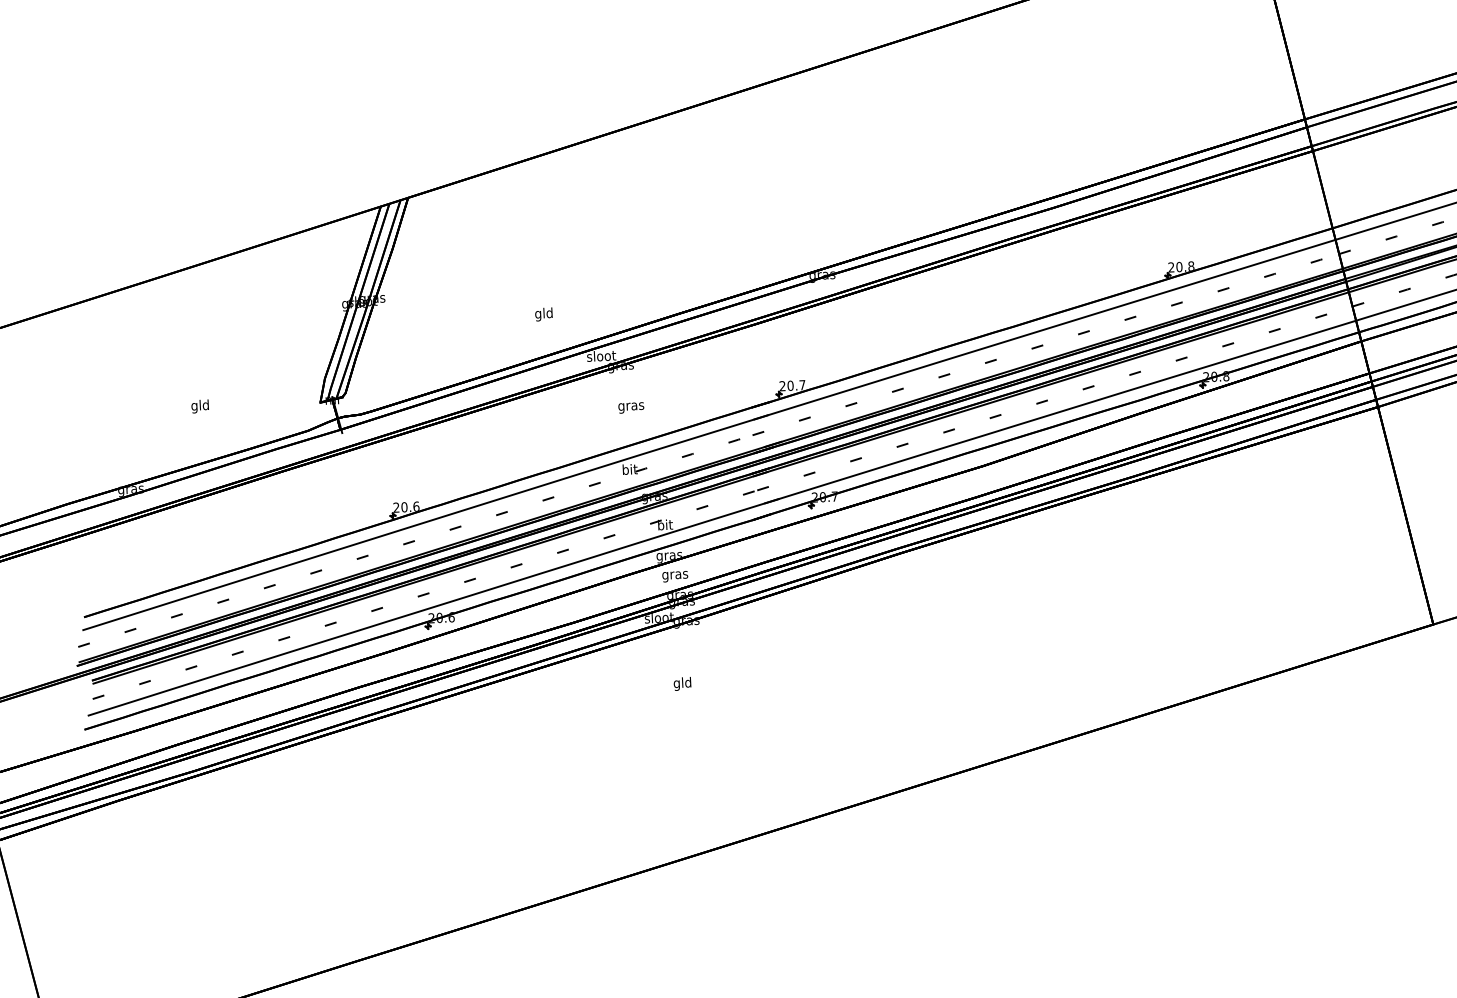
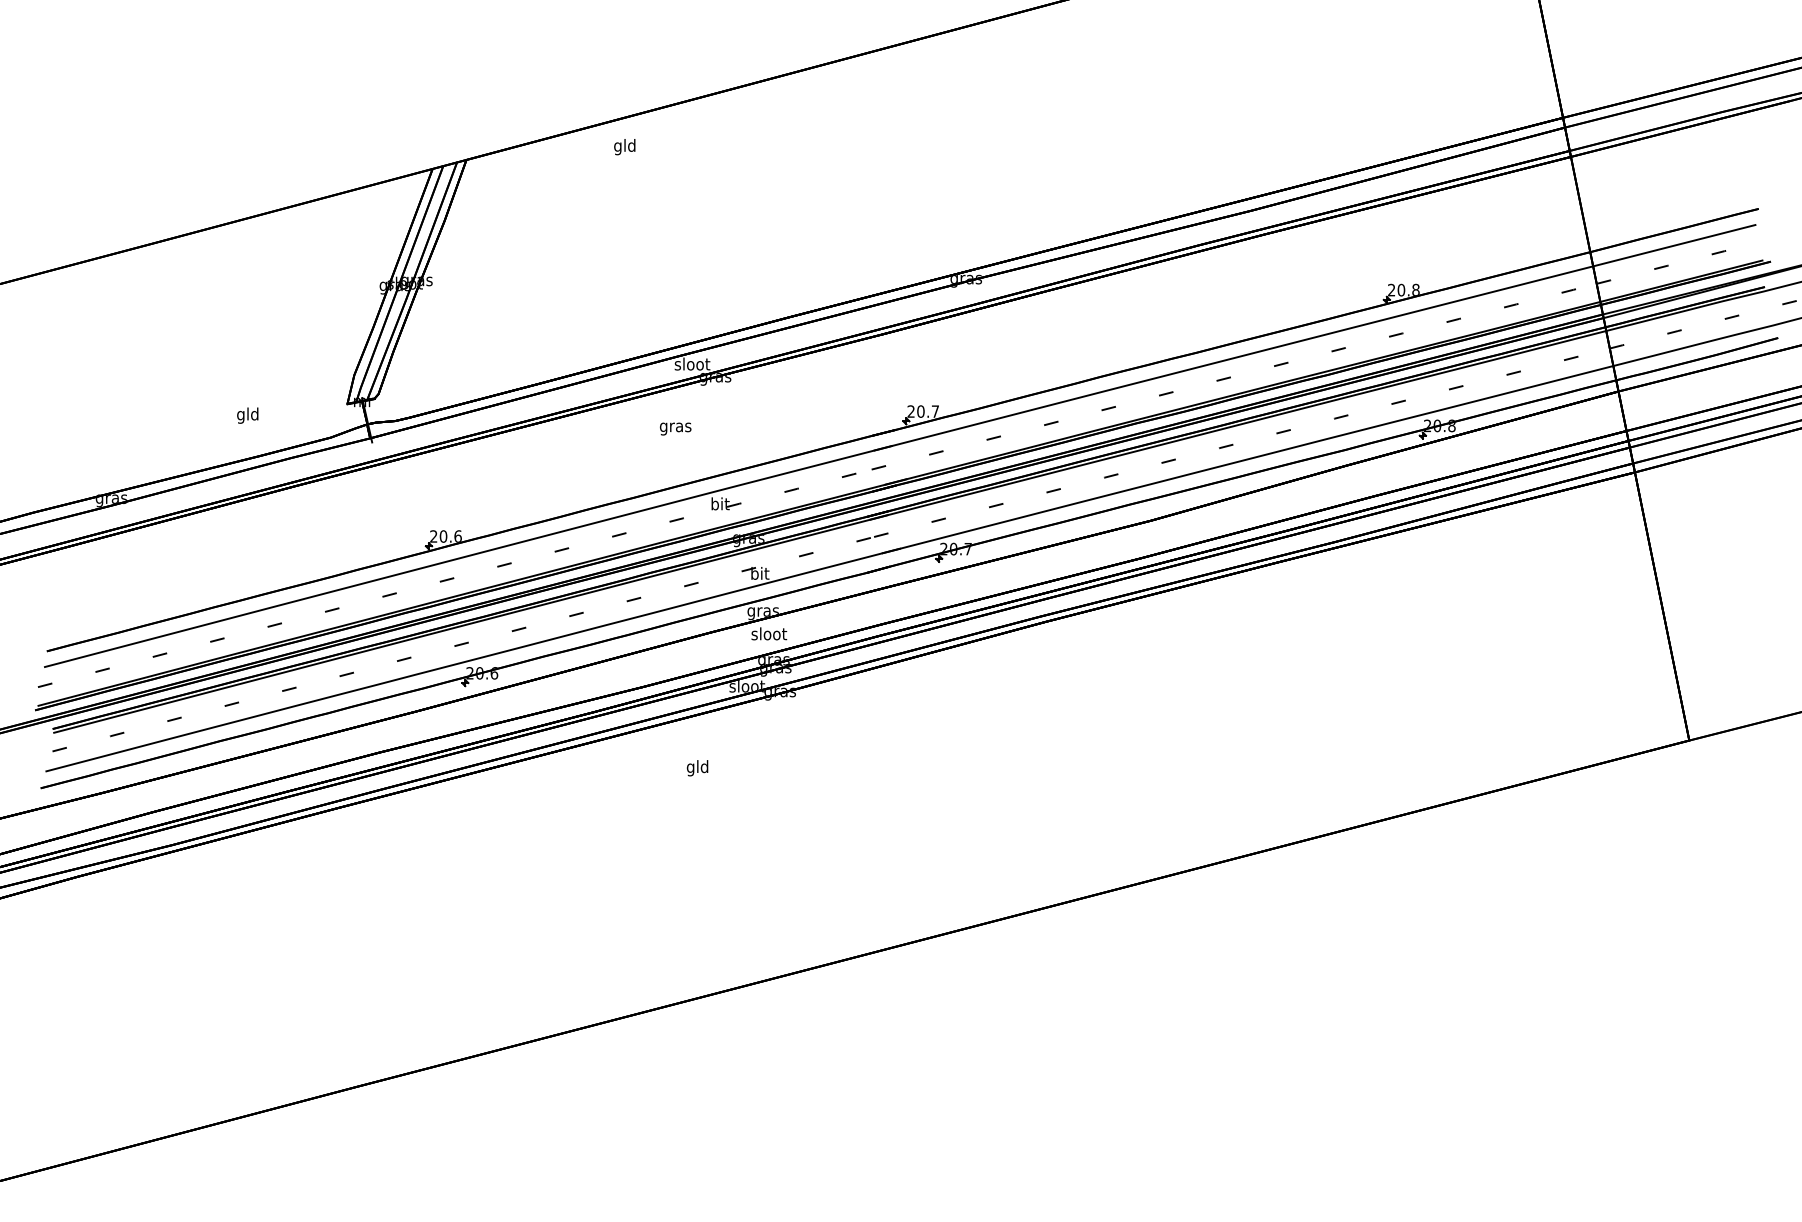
text: (543, 314) -> (624, 147), moved
text: (199, 406) -> (247, 415), moved
text: (631, 407) -> (675, 428), moved
text: (675, 575) -> (769, 635), gras -> sloot
text: (682, 684) -> (697, 768), moved

